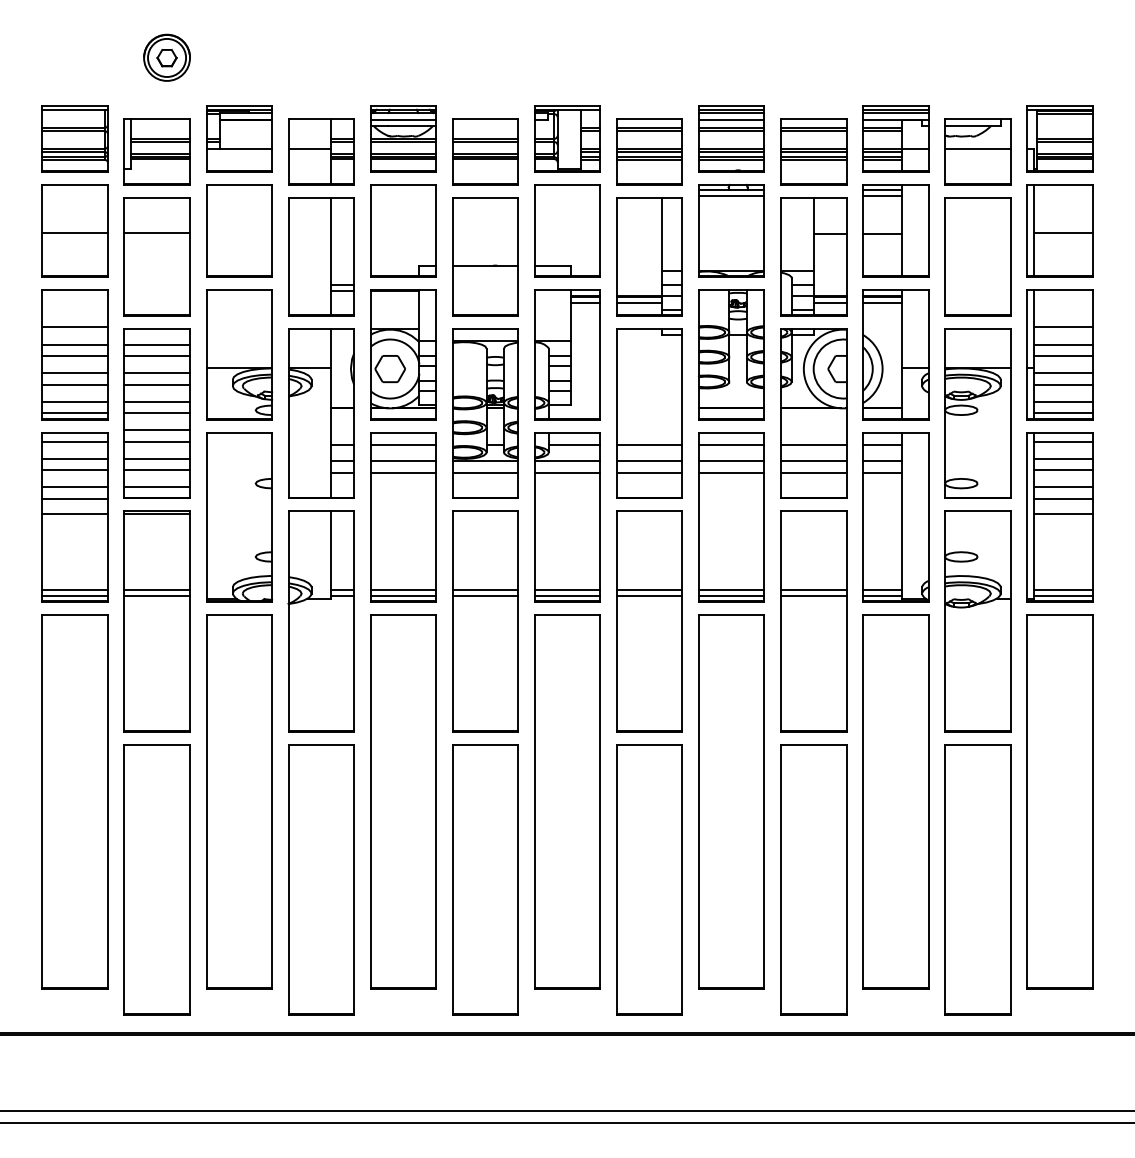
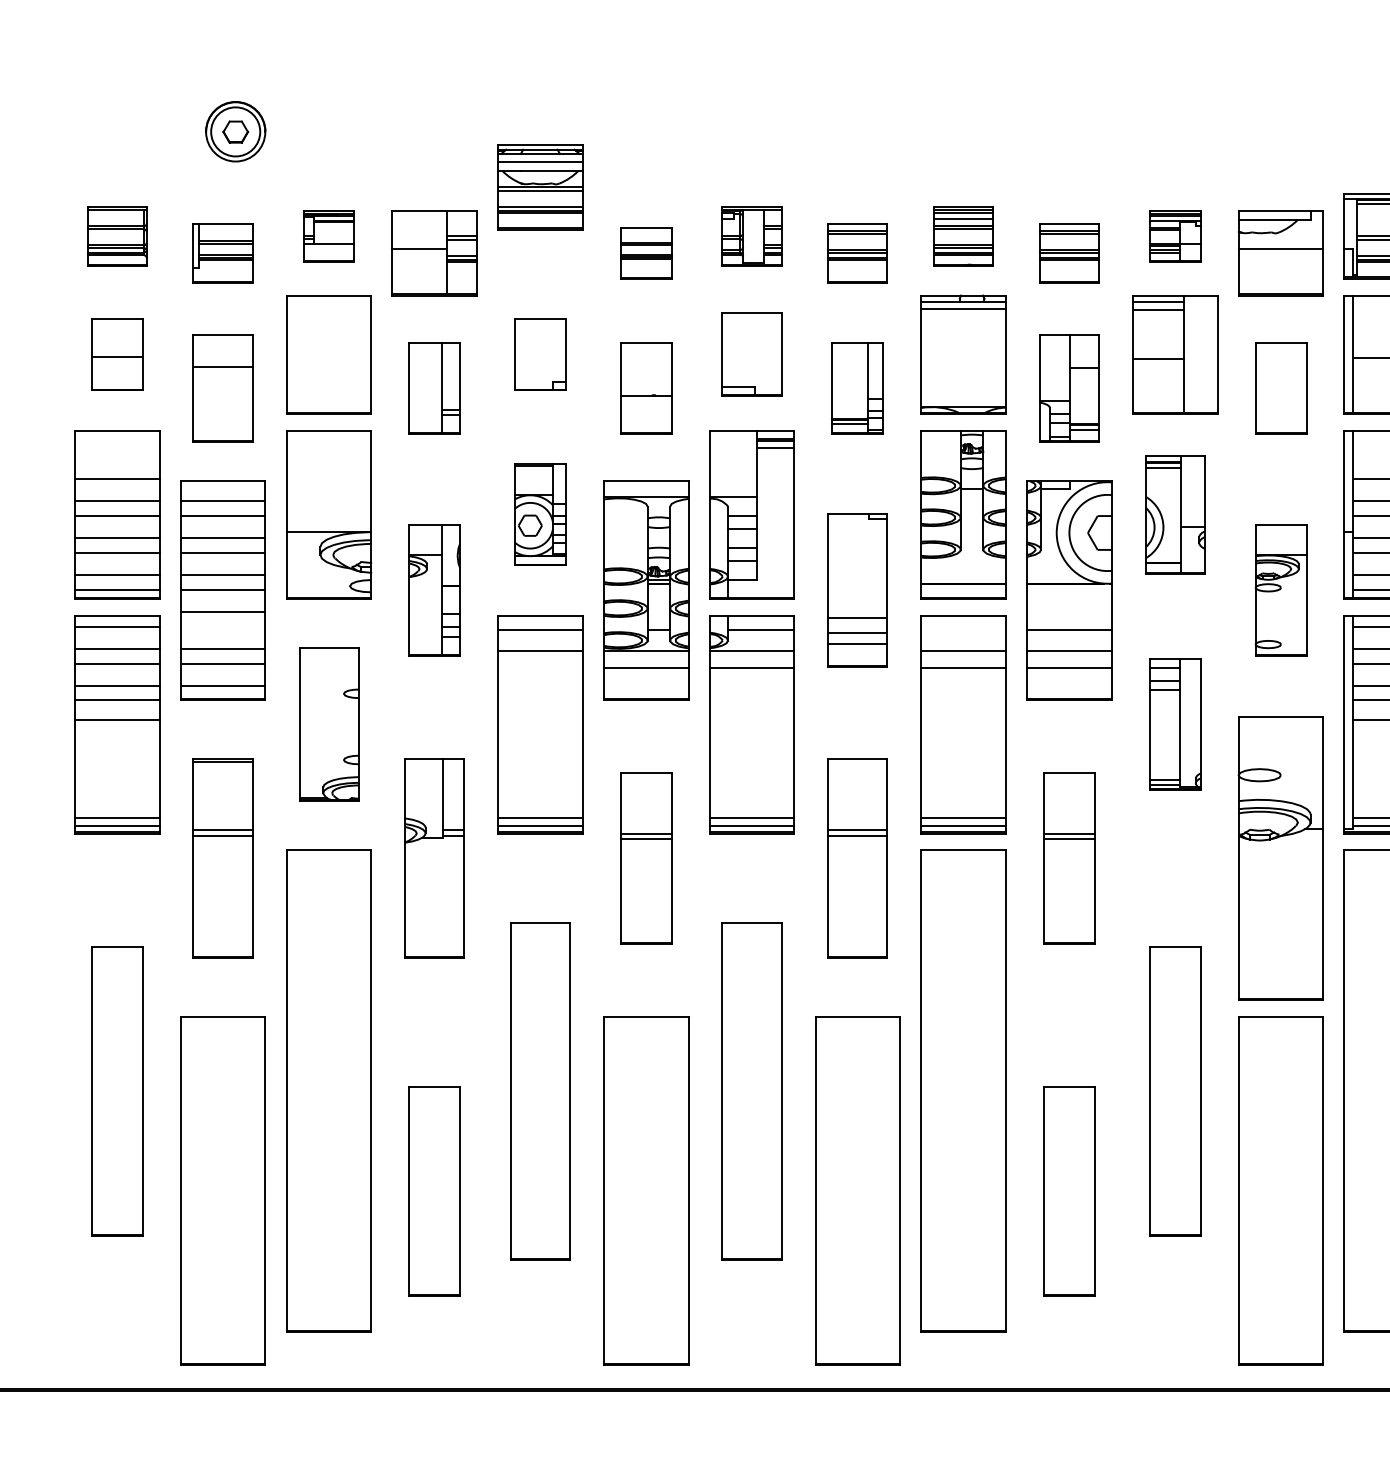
part: (74, 138) -> (116, 235), size x0.7
part: (239, 138) -> (329, 235), size x0.6
part: (403, 138) -> (540, 186), moved
part: (567, 138) -> (752, 235), size x0.7
part: (731, 138) -> (963, 235), size x0.7
part: (895, 138) -> (1174, 235), size x0.6
part: (156, 151) -> (222, 252), size x0.7
part: (485, 151) -> (646, 252), size x0.6
part: (649, 151) -> (857, 252), size x0.7
part: (813, 151) -> (1069, 252), size x0.7
part: (74, 230) -> (116, 354), size x0.6
part: (403, 230) -> (540, 354), size x0.6
part: (567, 230) -> (752, 354), size x0.7
part: (156, 256) -> (222, 387), size x0.7
part: (321, 256) -> (434, 387), size x0.6
part: (485, 256) -> (646, 387), size x0.6
part: (649, 256) -> (857, 387), size x0.6
part: (813, 256) -> (1069, 387), size x0.7
part: (977, 256) -> (1280, 387), size x0.6
part: (403, 354) -> (540, 514), size x0.6
part: (895, 354) -> (1174, 514), size x0.7
part: (321, 413) -> (434, 590), size x0.6
part: (649, 413) -> (857, 590), size x0.7
part: (977, 413) -> (1280, 590), size x0.6
line: (157, 441) -> (223, 626), removed
line: (731, 444) -> (963, 630), removed
line: (403, 473) -> (540, 667), removed
part: (239, 517) -> (329, 724), size x0.7
part: (895, 517) -> (1174, 724), size x0.6
part: (156, 621) -> (222, 858), size x0.7
part: (320, 621) -> (433, 858), size x0.7
part: (485, 621) -> (646, 858), size x0.6
part: (649, 621) -> (857, 858), size x0.7
part: (813, 621) -> (1069, 858), size x0.6
part: (74, 801) -> (116, 1090), size x0.6
part: (403, 801) -> (540, 1090), size x0.7
part: (567, 801) -> (752, 1090), size x0.7
part: (895, 801) -> (1174, 1090), size x0.6
part: (321, 879) -> (434, 1191), size x0.6
part: (813, 879) -> (1069, 1191), size x0.6

